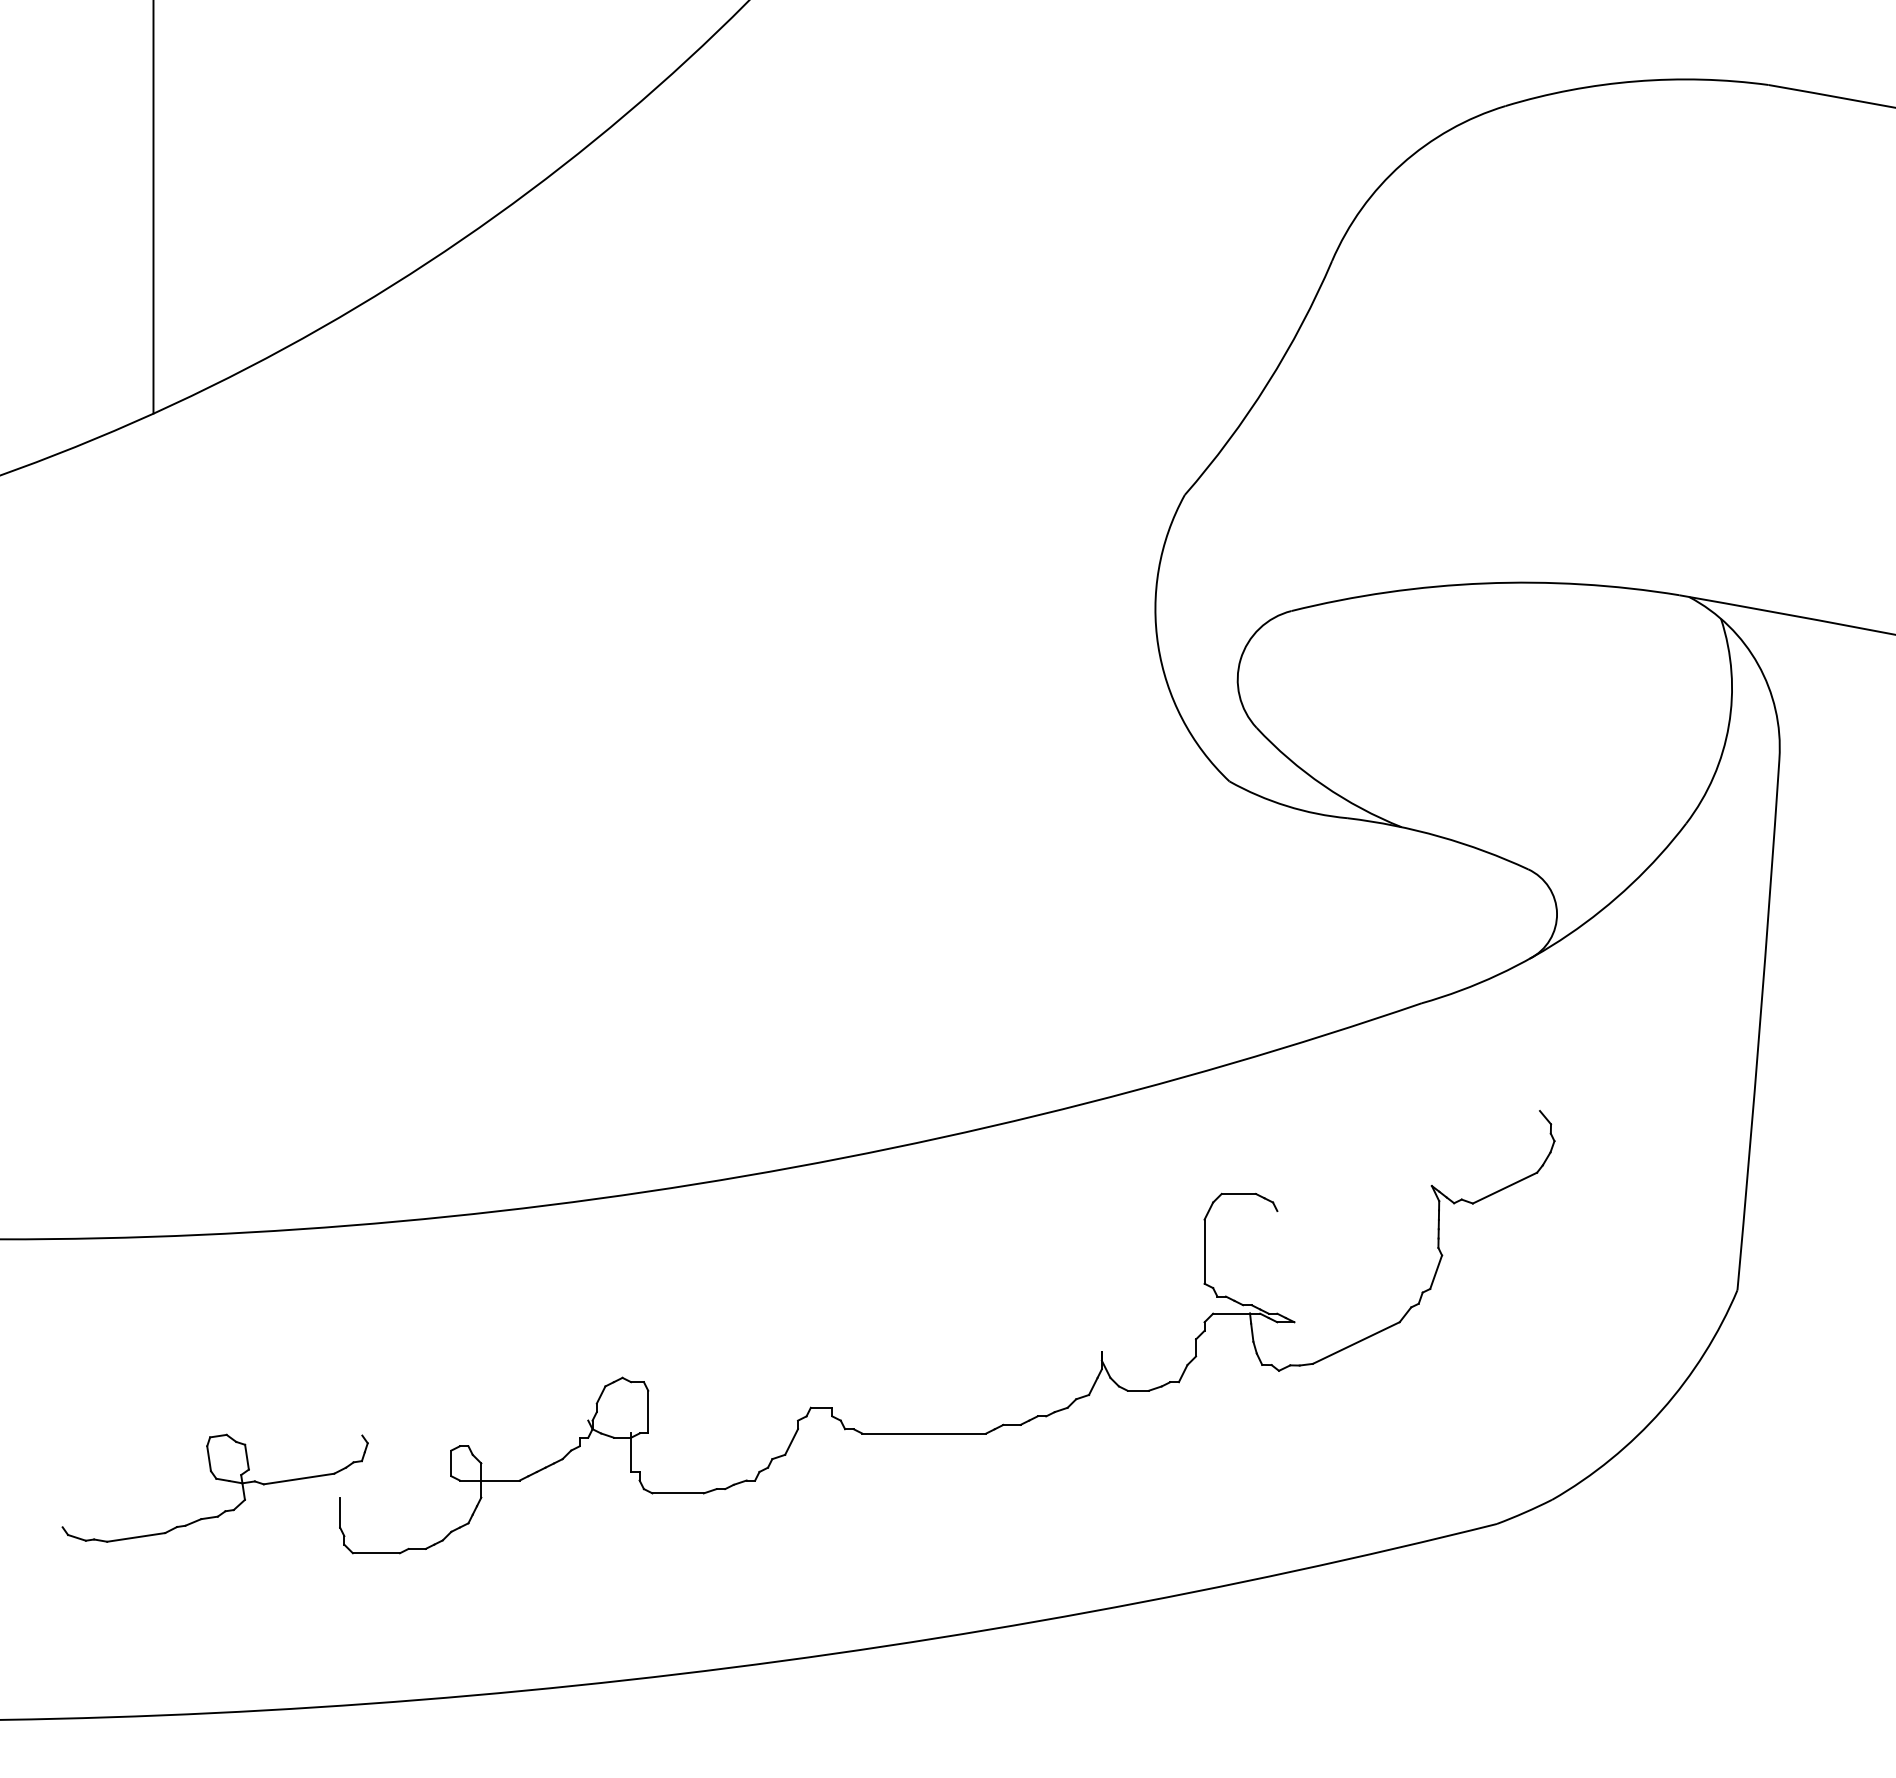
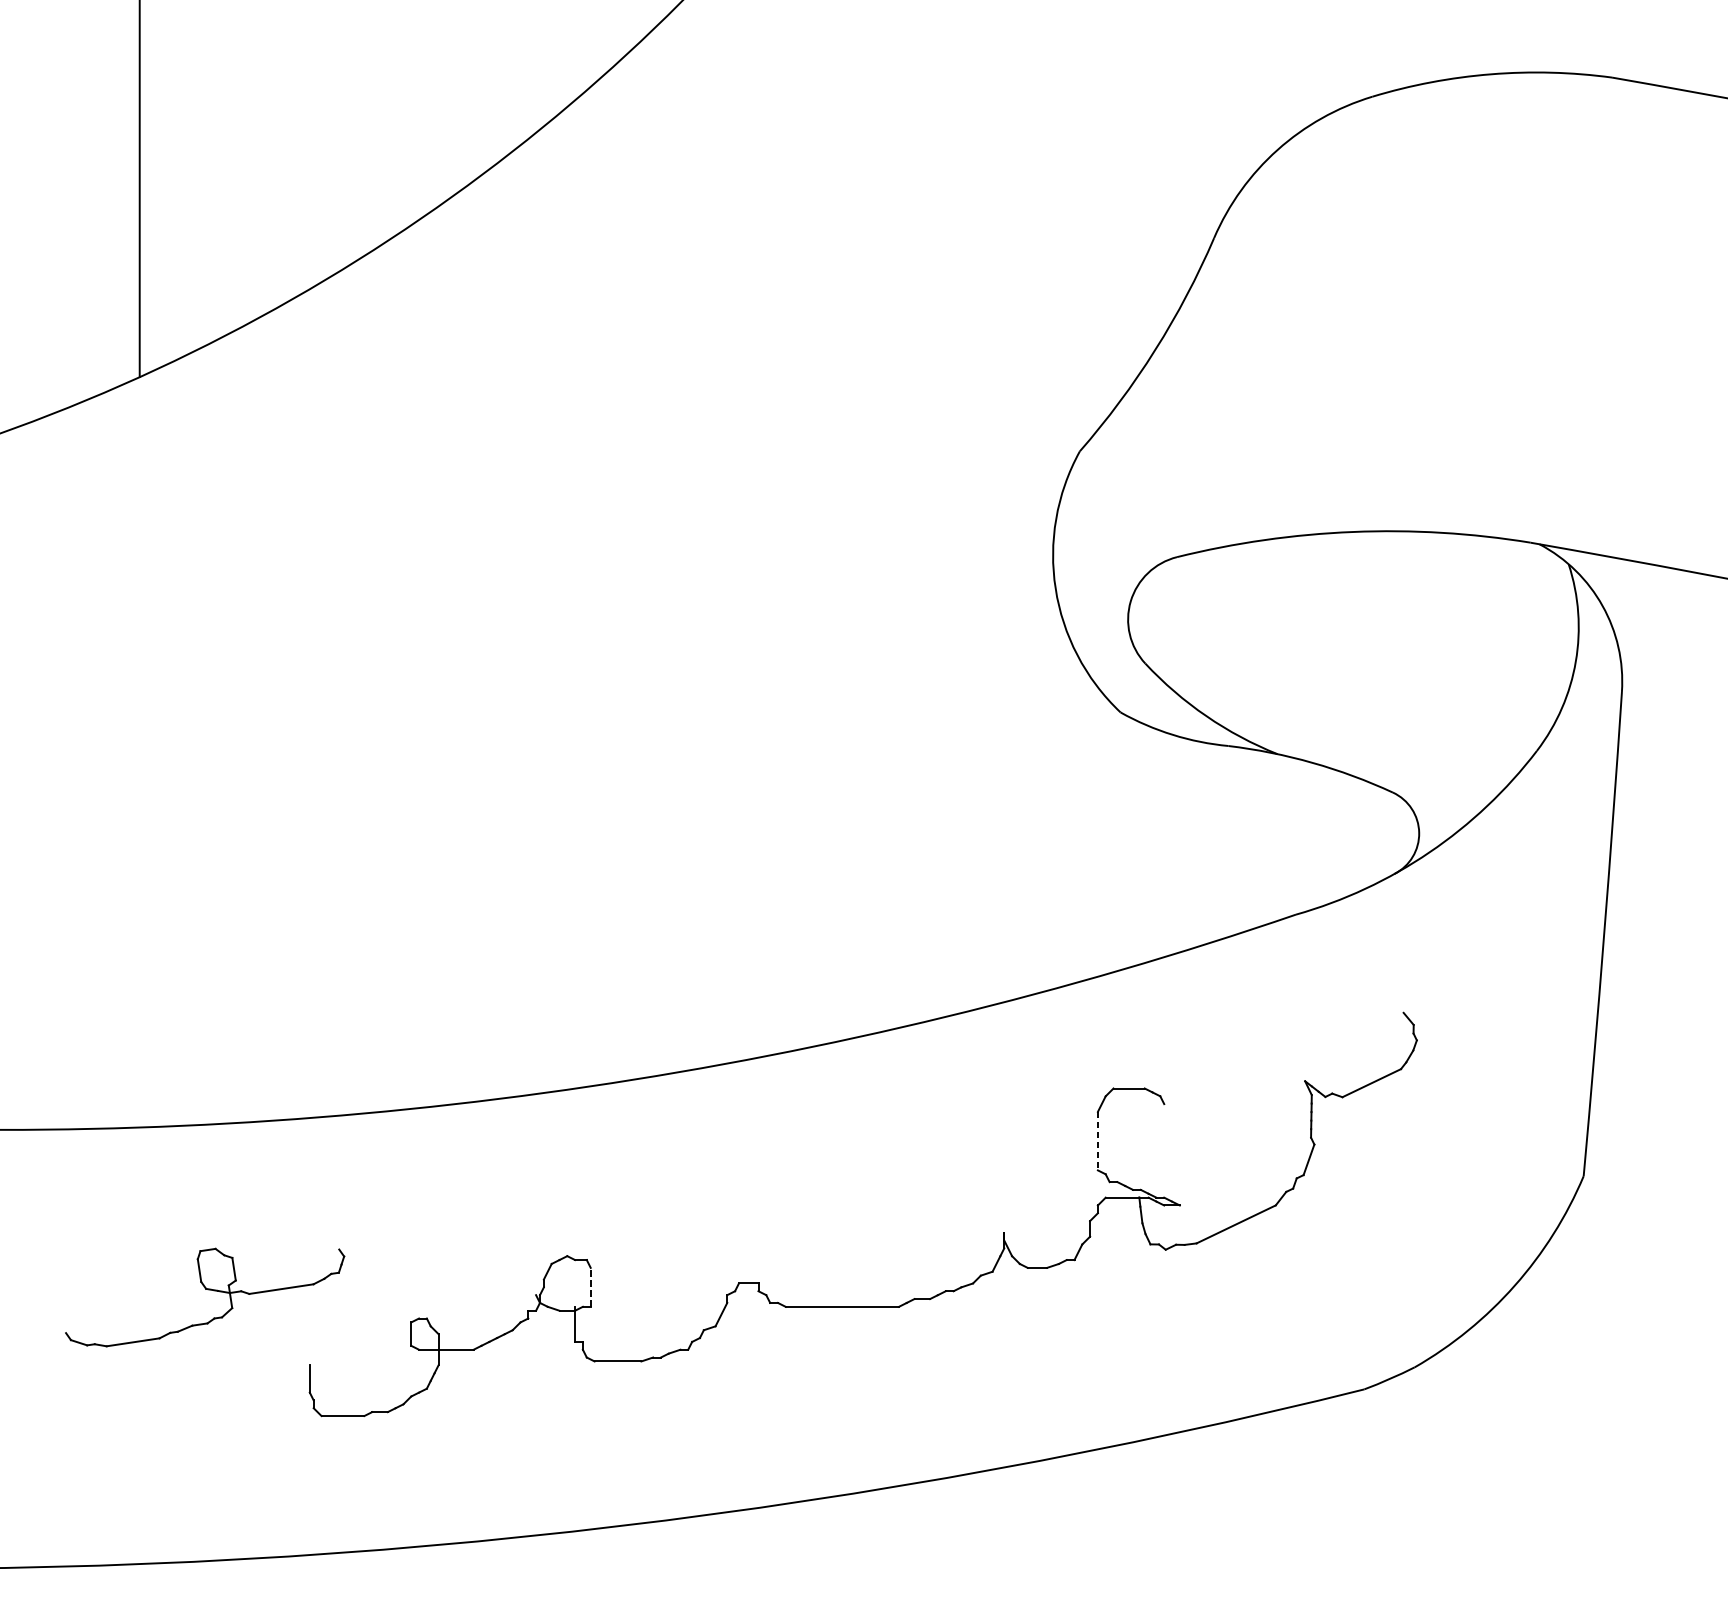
line: (1204, 1252) -> (1097, 1141), solid -> dashed
line: (648, 1411) -> (590, 1286), solid -> dashed
part: (215, 1479) -> (205, 1289), moved

